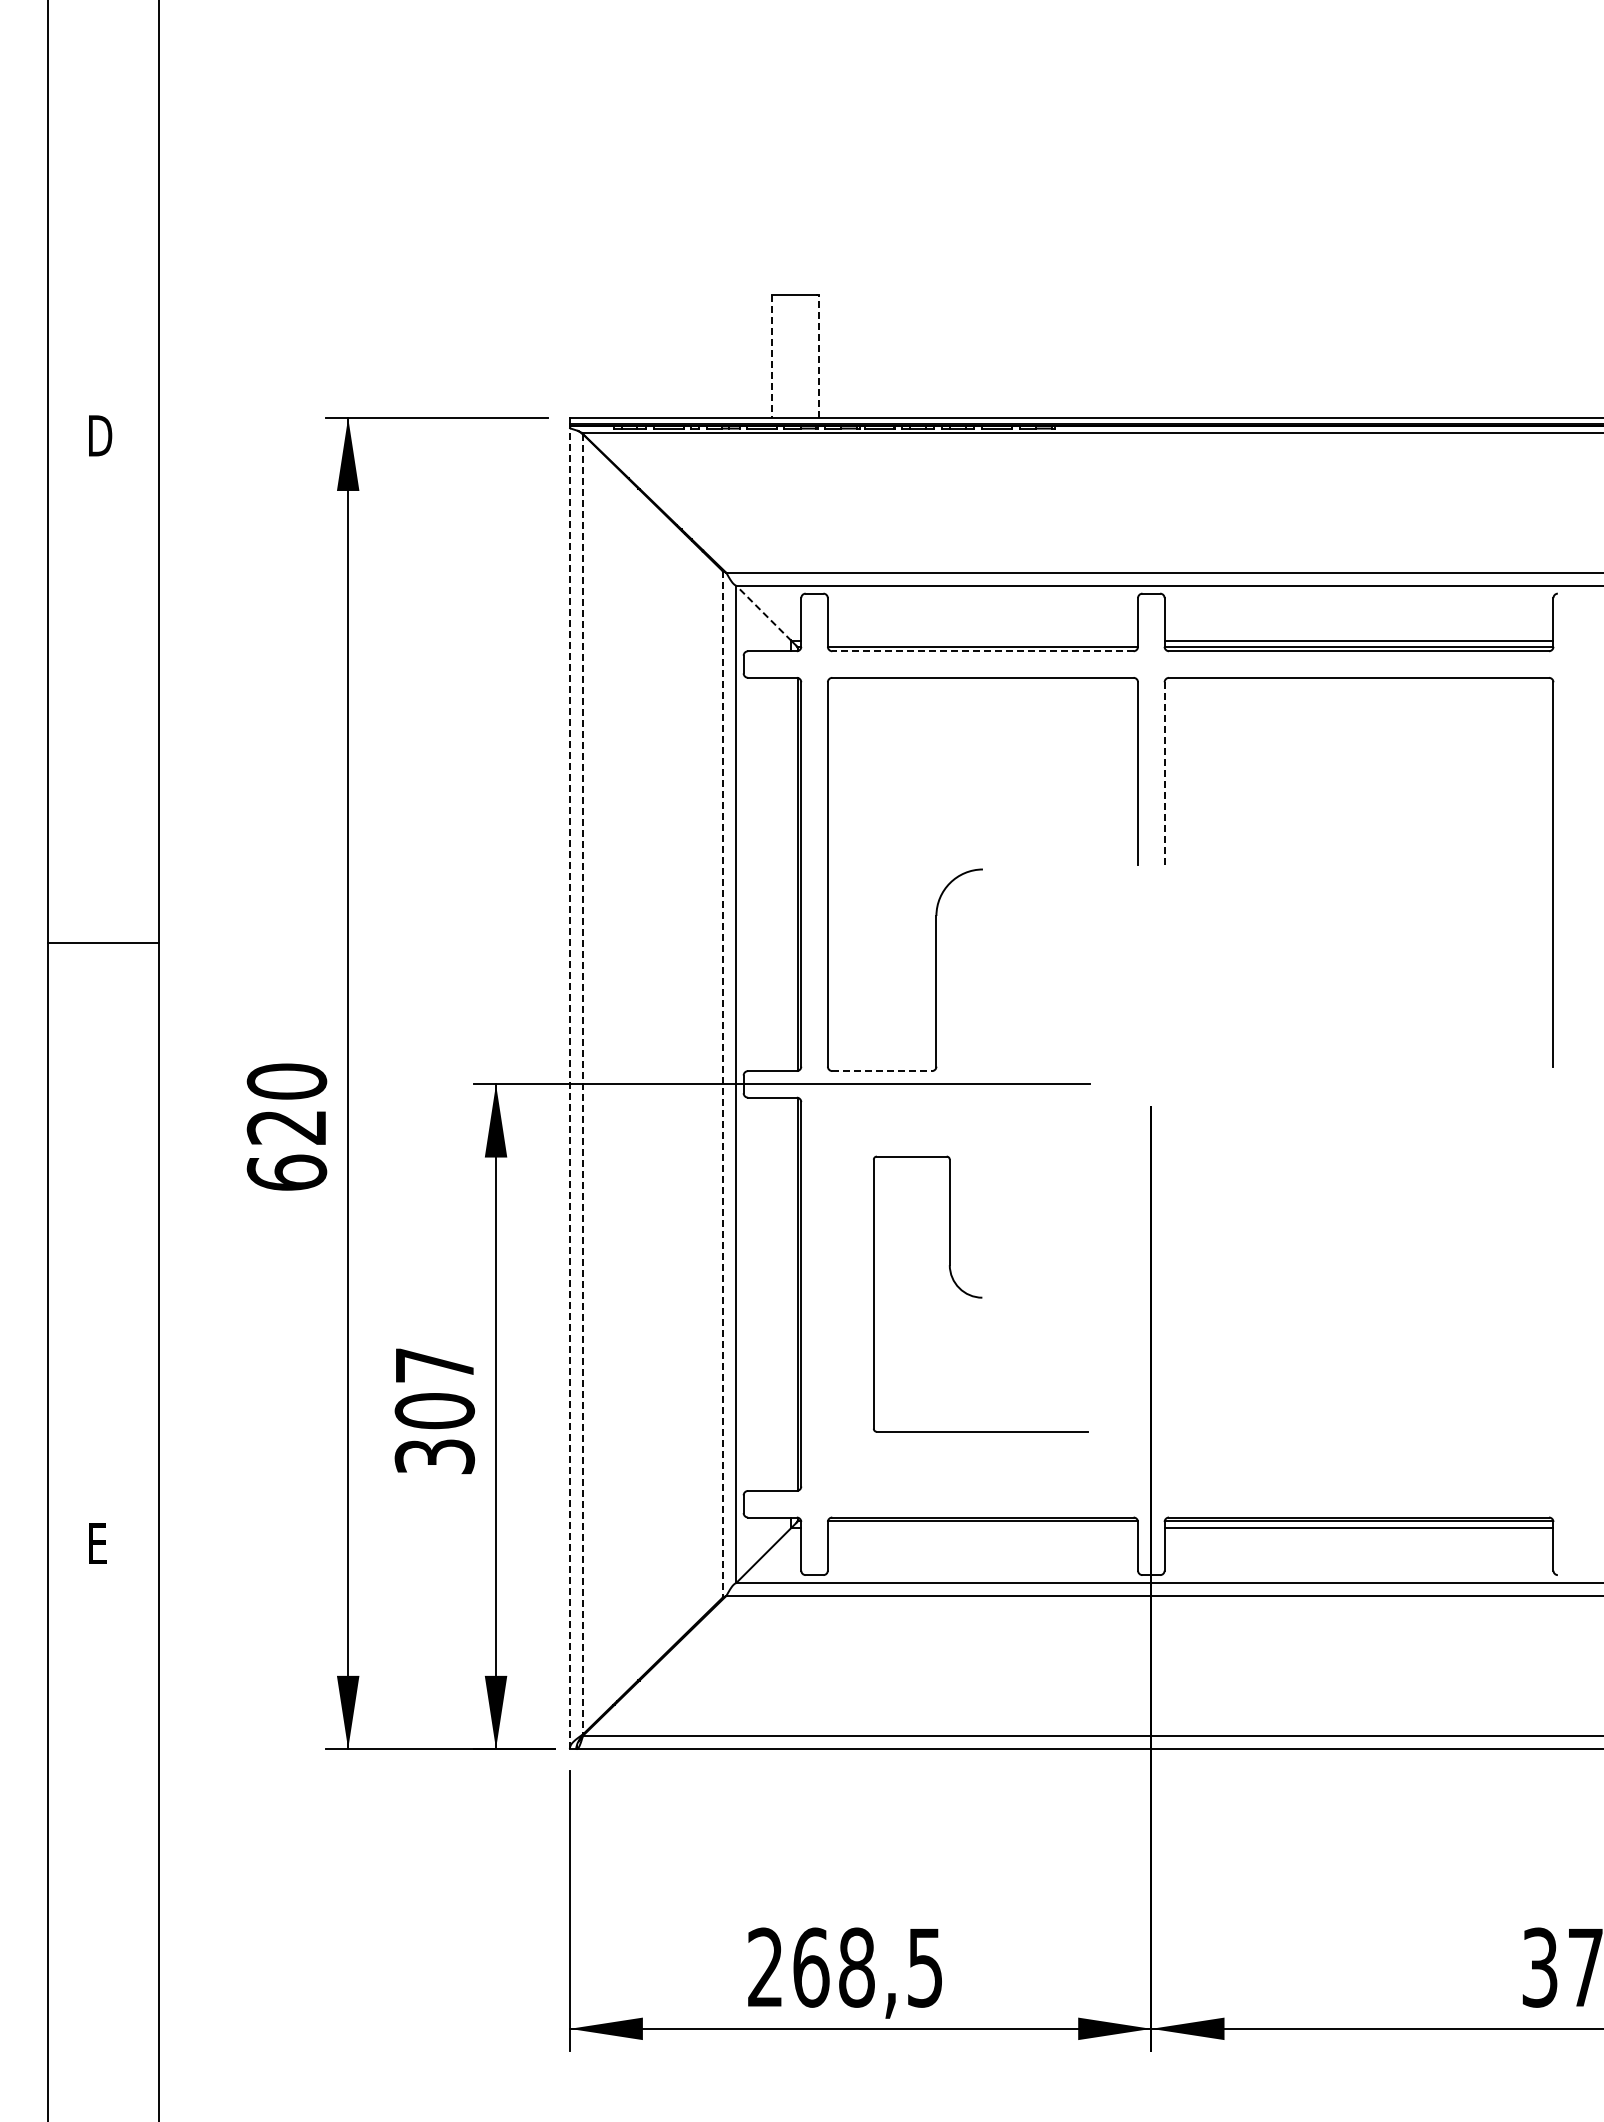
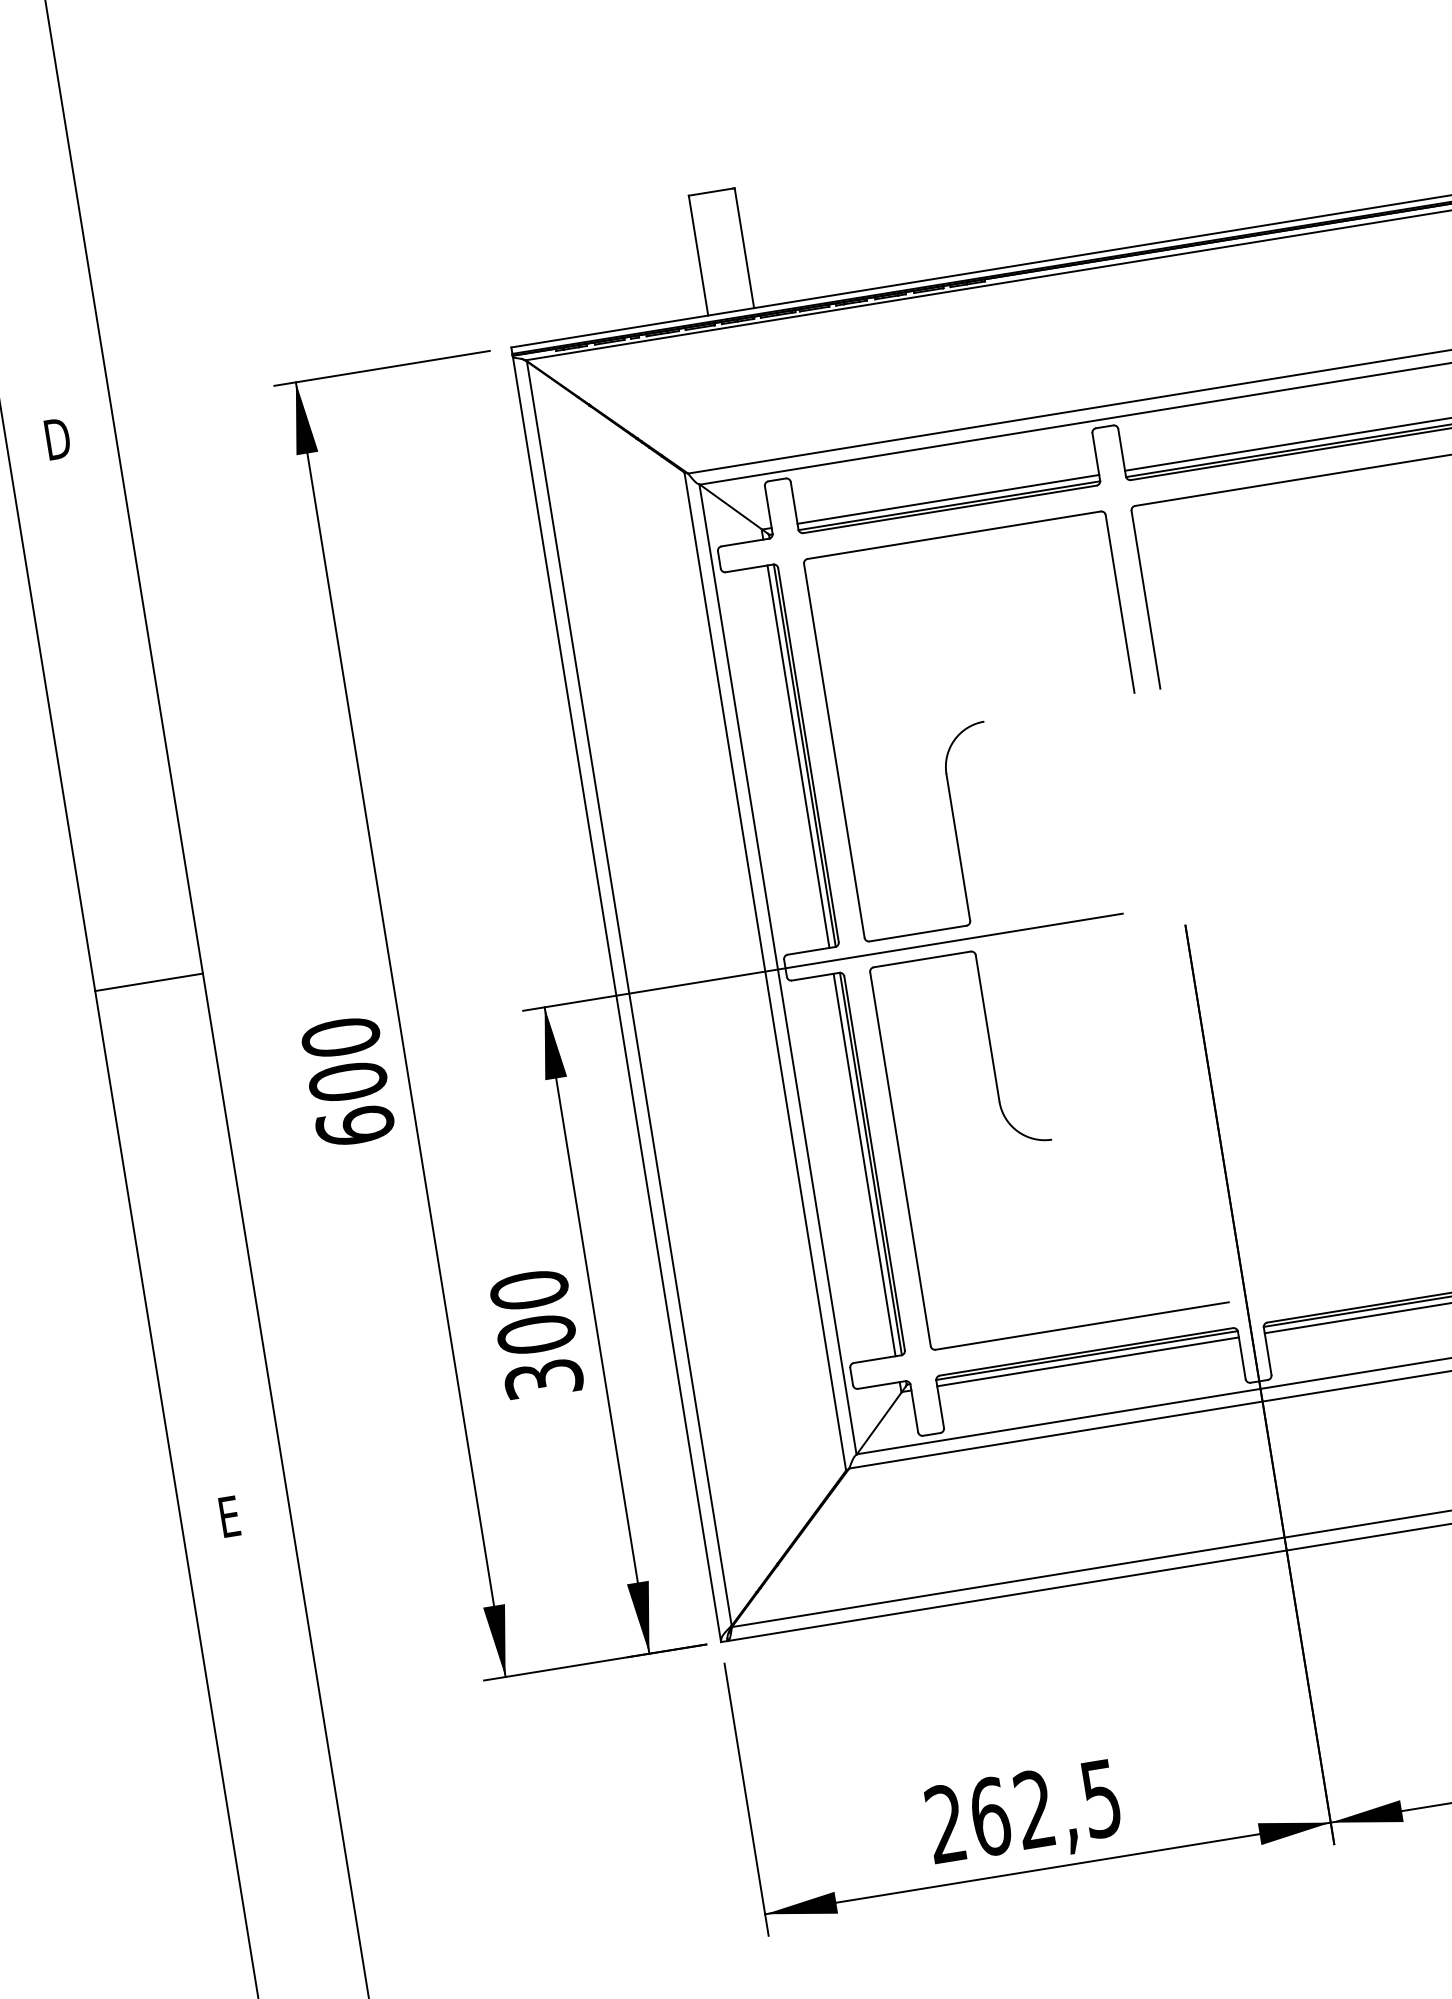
line: (772, 356) -> (698, 255), dashed -> solid
line: (819, 356) -> (744, 248), dashed -> solid
line: (763, 613) -> (730, 507), dashed -> solid
line: (982, 640) -> (947, 499), added
line: (982, 651) -> (949, 509), dashed -> solid
line: (1164, 774) -> (1145, 600), dashed -> solid
line: (791, 874) -> (798, 756), added
line: (103, 943) -> (148, 982), moved
line: (882, 1071) -> (918, 933), dashed -> solid
line: (583, 1084) -> (629, 993), dashed -> solid
line: (722, 1084) -> (764, 971), dashed -> solid
line: (569, 1088) -> (616, 999), dashed -> solid
text: (286, 1127) -> (347, 1082), 620 -> 600
line: (791, 1293) -> (864, 1164), added
part: (980, 1293) -> (1048, 1134), size x1.43
text: (434, 1365) -> (529, 1290), 307 -> 300
line: (982, 1527) -> (1087, 1361), added
text: (856, 1967) -> (1034, 1809), 268,5 -> 262,5

